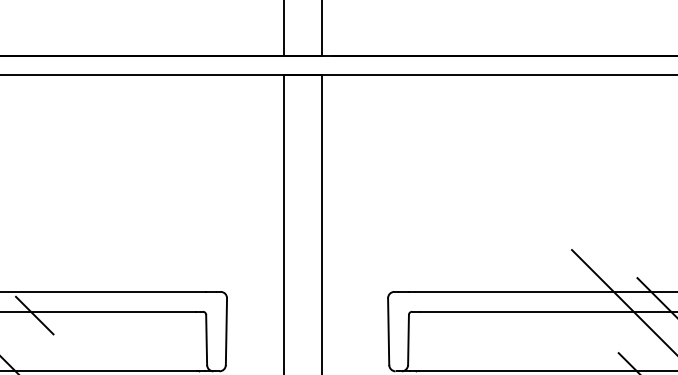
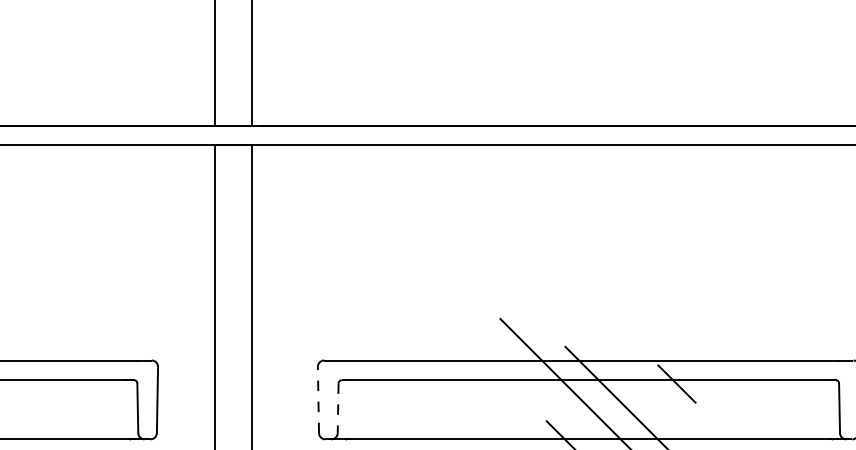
line: (388, 331) -> (318, 399), solid -> dashed
line: (408, 340) -> (338, 408), solid -> dashed

